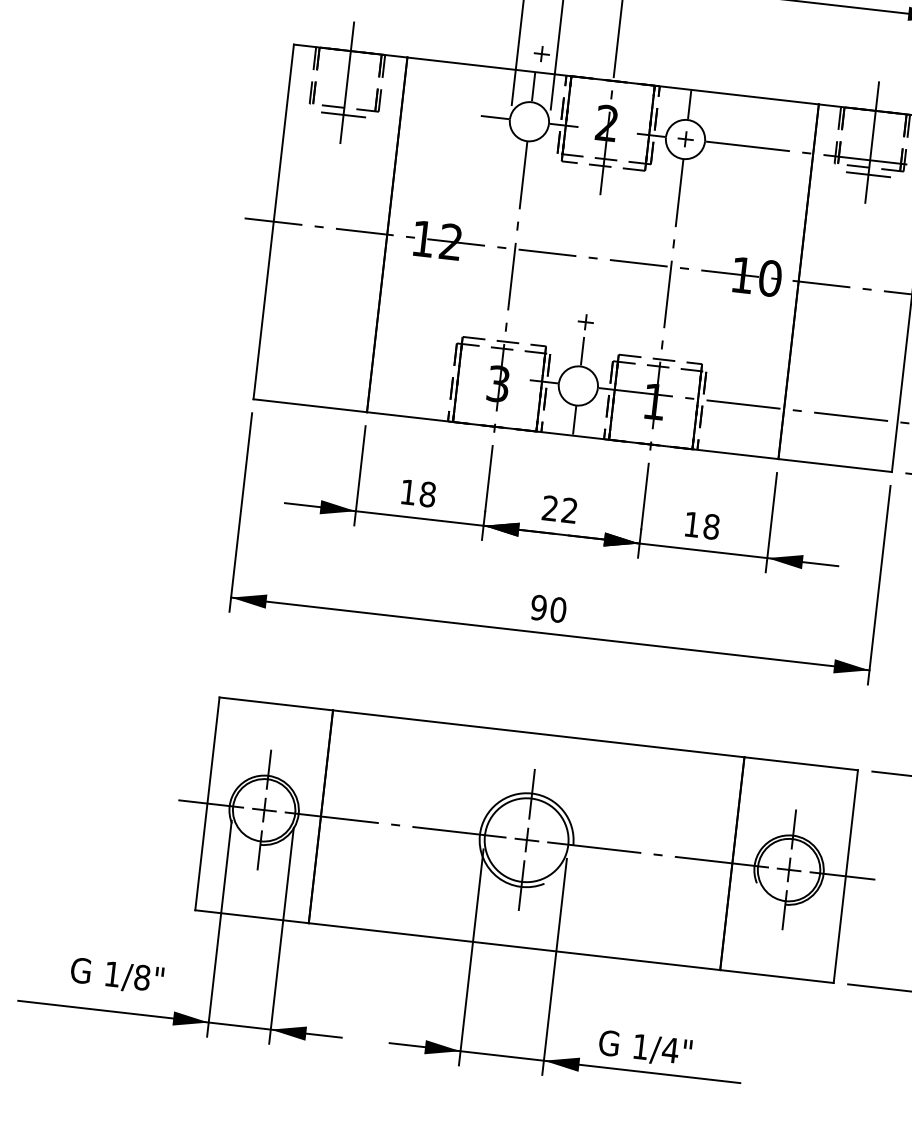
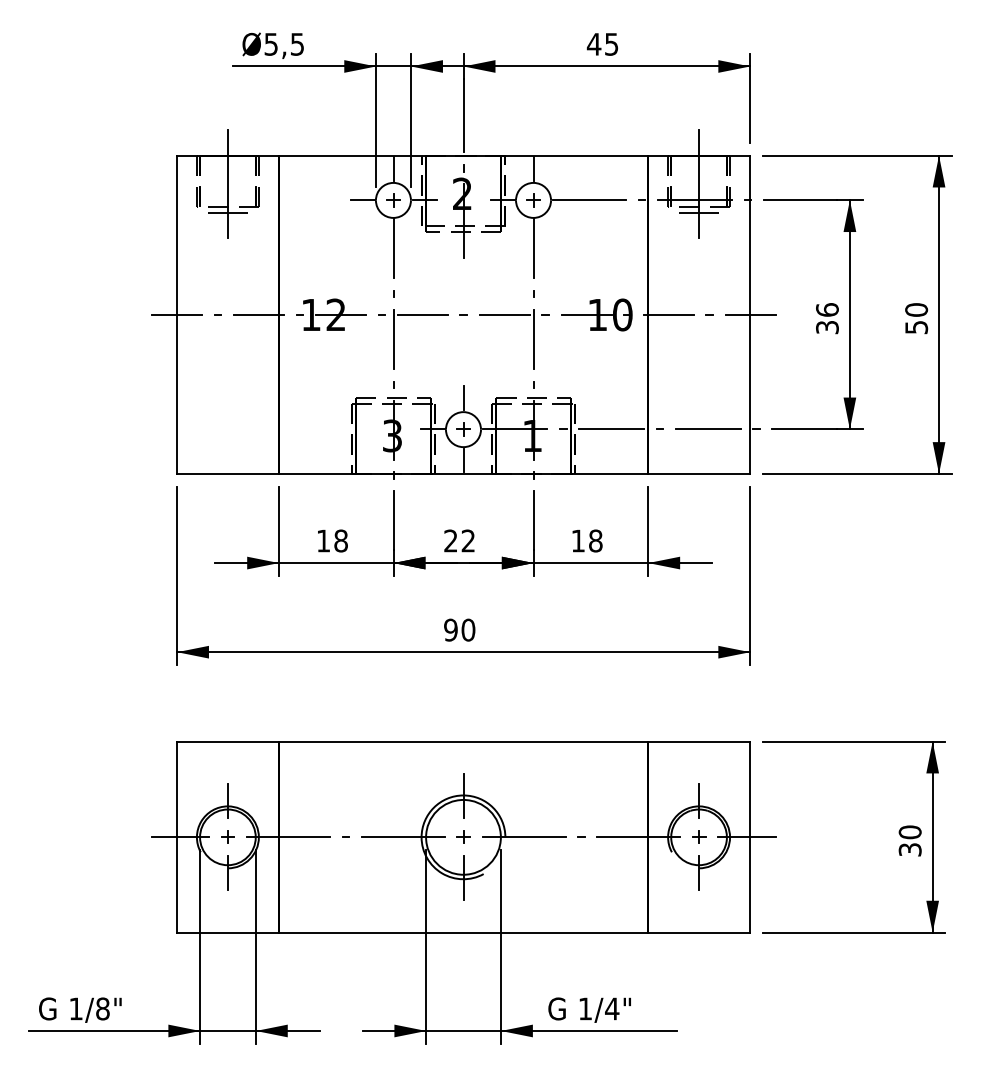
part: (541, 54) -> (393, 200), moved
part: (585, 322) -> (463, 429), moved
part: (263, 809) -> (227, 836), size x0.62
part: (526, 839) -> (463, 836), size x0.62
part: (789, 869) -> (699, 836), size x0.62
text: (117, 975) -> (80, 1009), moved

